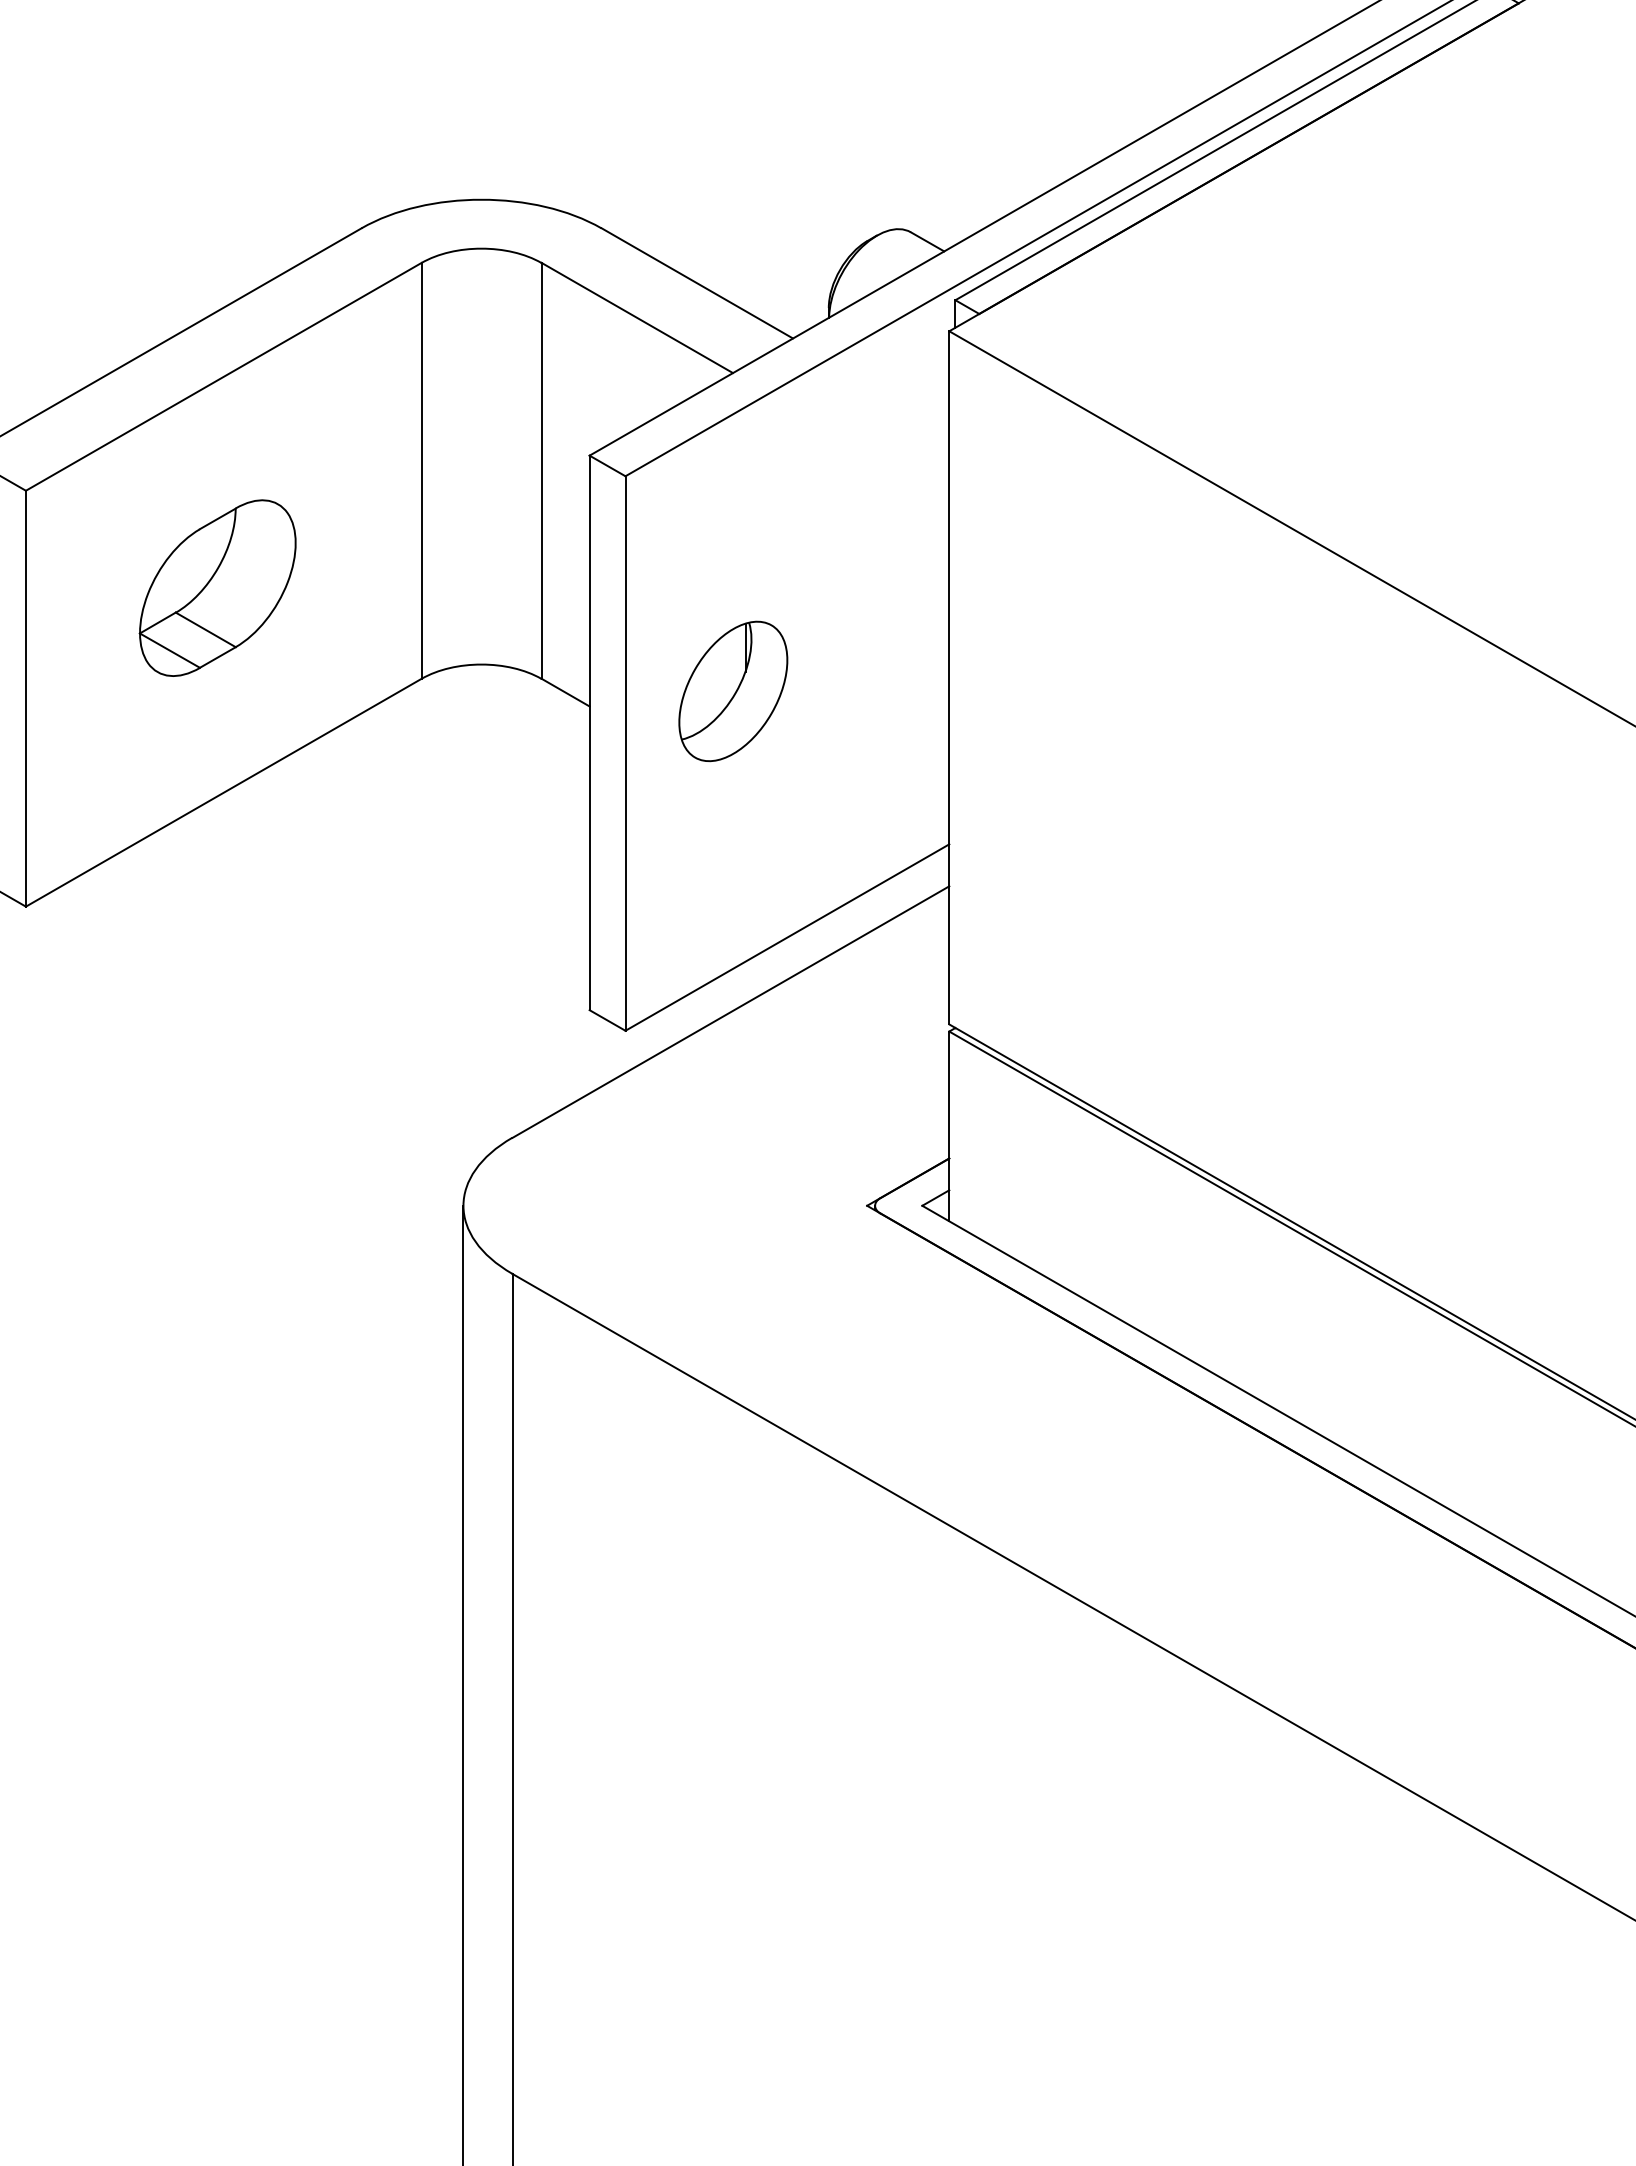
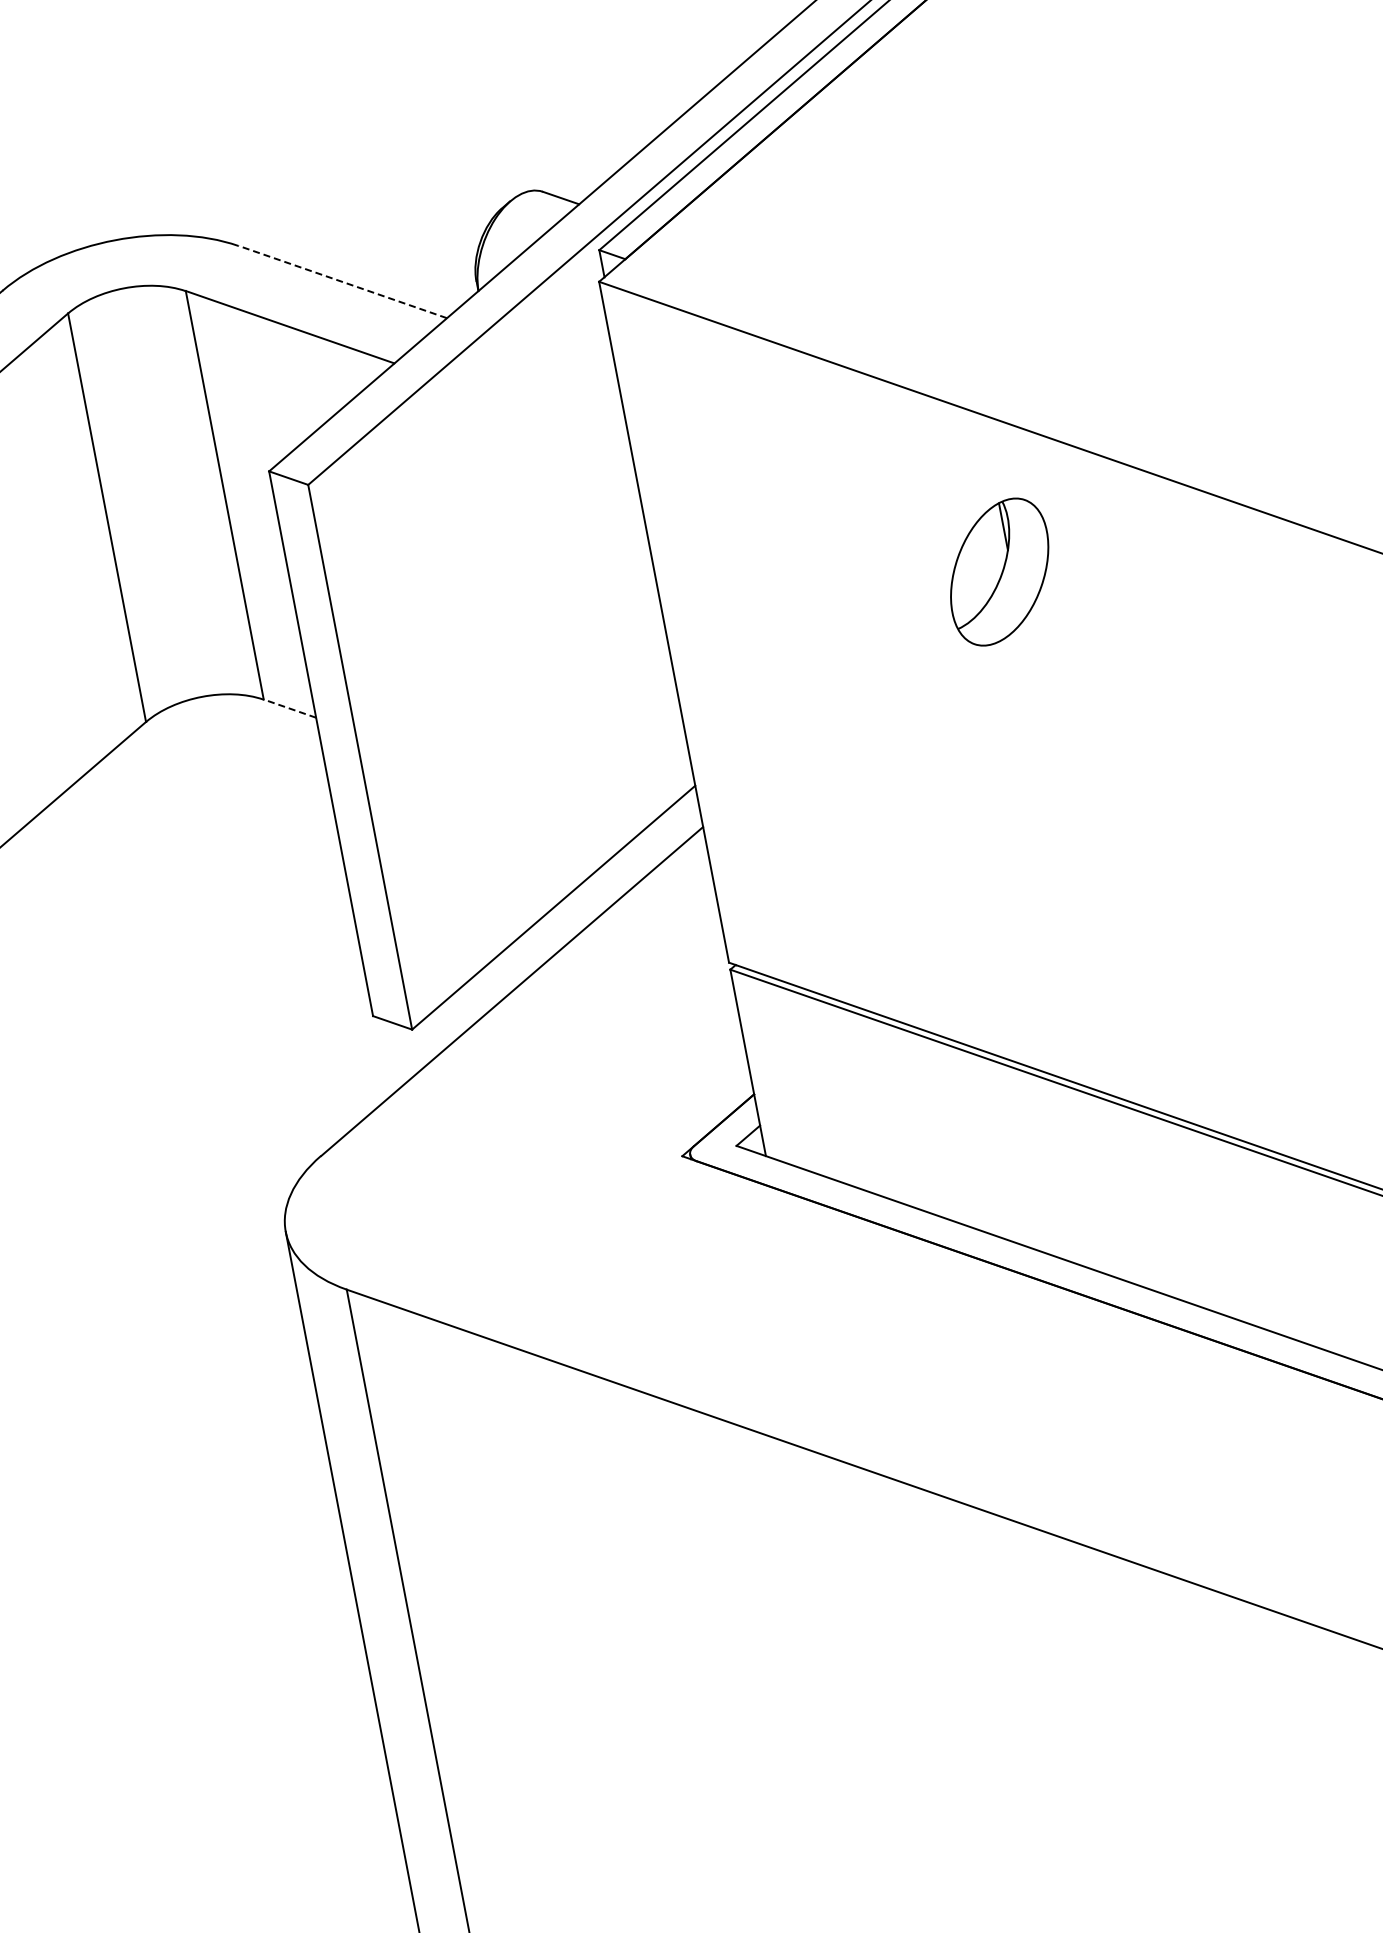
line: (696, 283) -> (341, 282), solid -> dashed
part: (733, 691) -> (999, 572), moved
line: (565, 692) -> (289, 708), solid -> dashed

